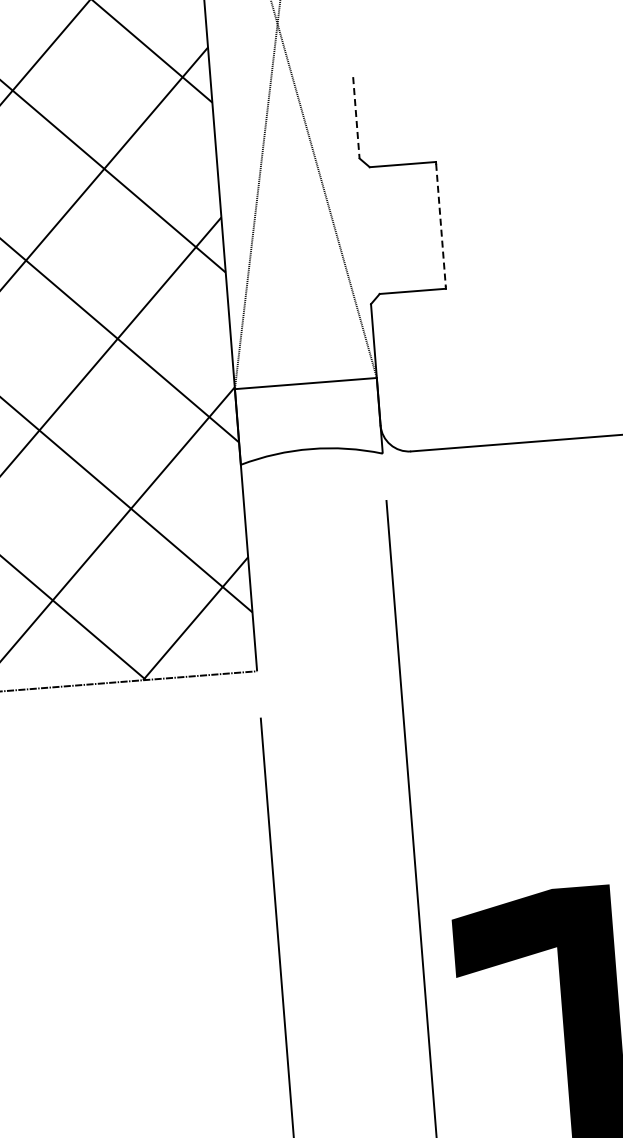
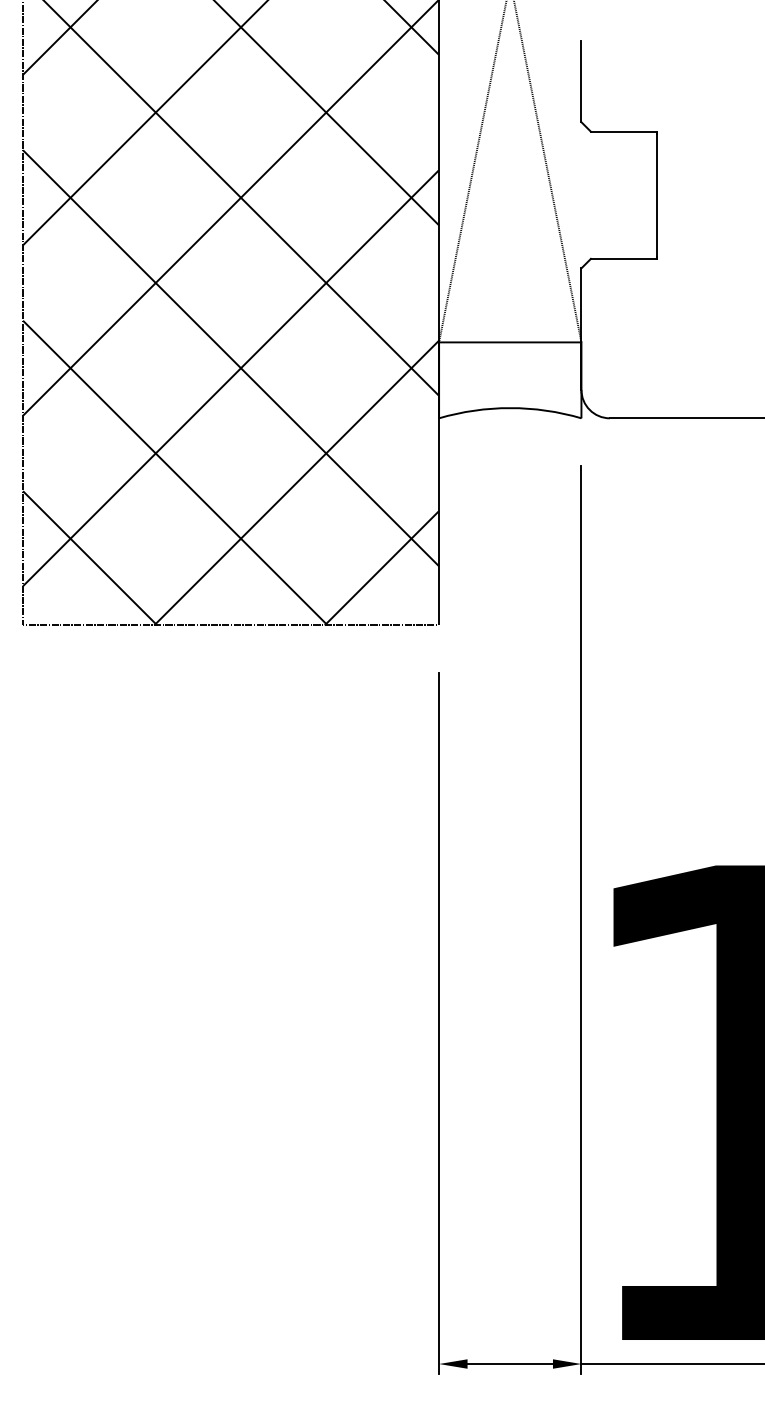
line: (356, 117) -> (581, 81), dashed -> solid
line: (441, 225) -> (657, 195), dashed -> solid

